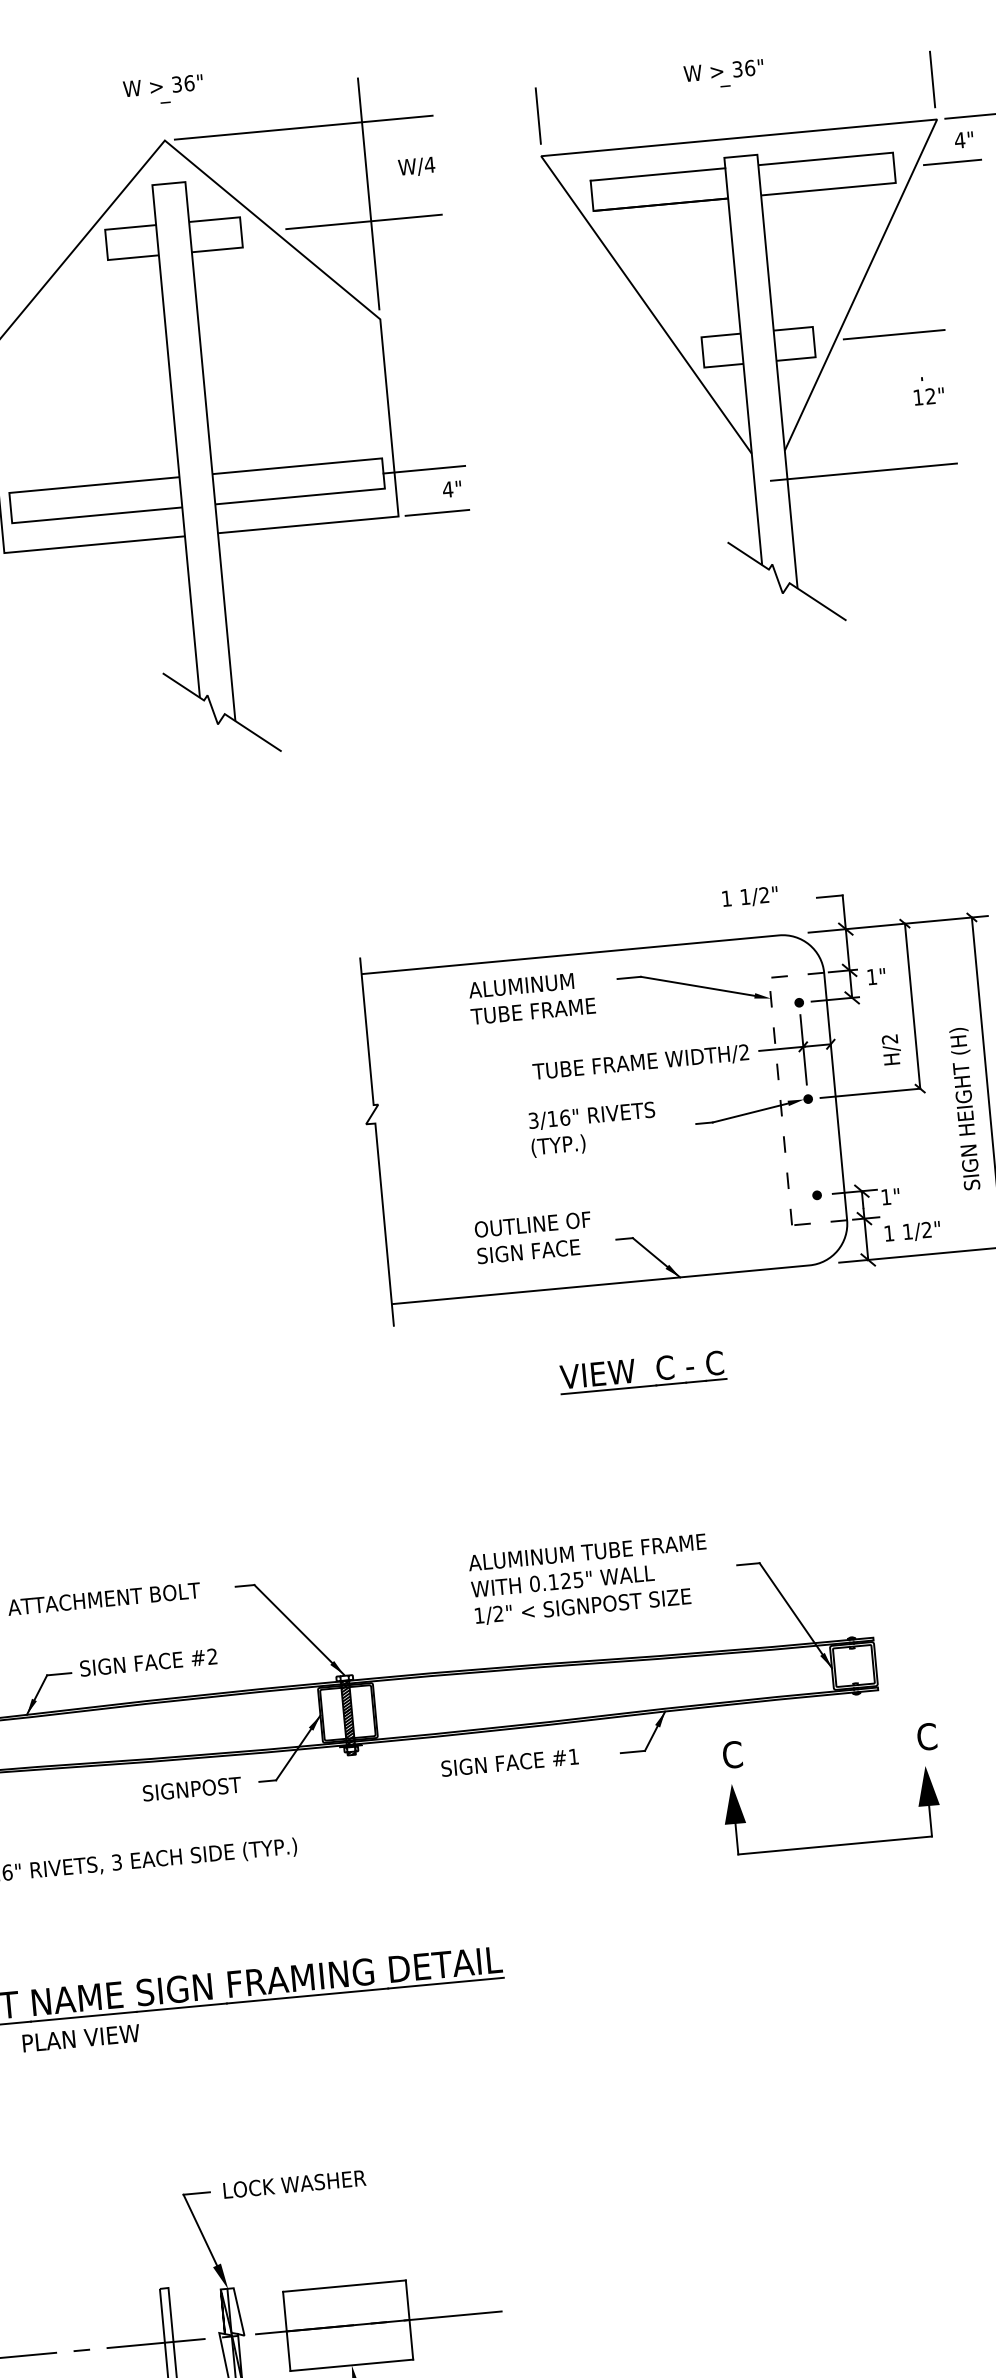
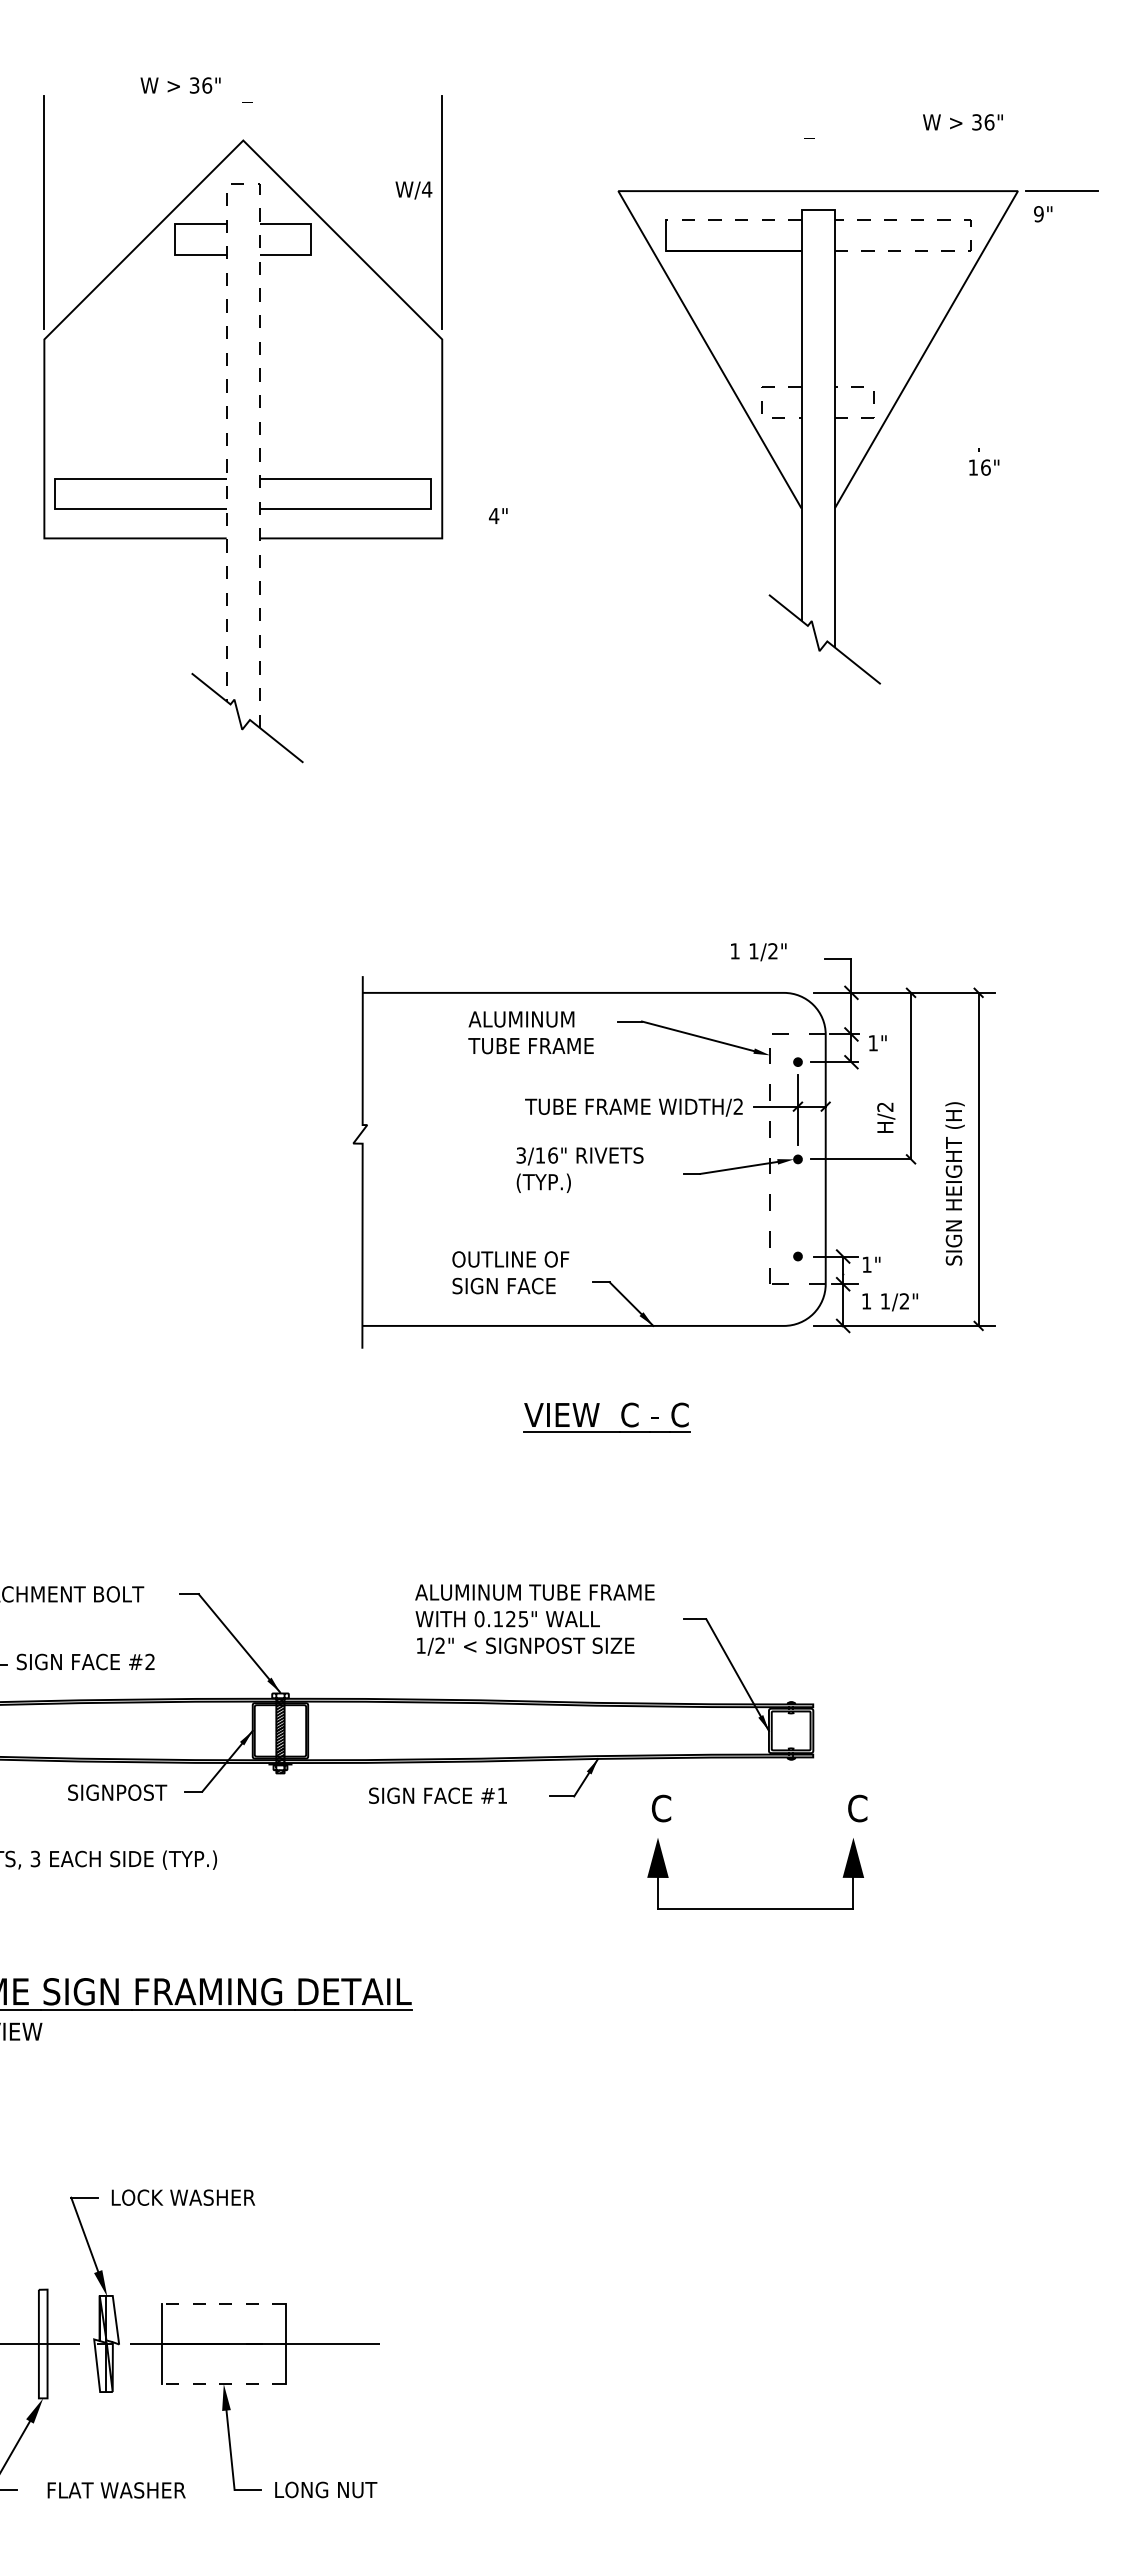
text: (723, 70) -> (962, 122), moved
line: (932, 79) -> (1017, 150), removed
text: (163, 85) -> (180, 85), moved
line: (538, 115) -> (619, 150), removed
line: (303, 127) -> (383, 140), removed
text: (959, 140) -> (1038, 214), 4" -> 9"
line: (952, 162) -> (1029, 235), removed
text: (416, 167) -> (413, 190), moved
line: (894, 167) -> (970, 235), solid -> dashed
line: (657, 174) -> (733, 220), solid -> dashed
line: (182, 182) -> (256, 184), solid -> dashed
line: (363, 222) -> (434, 240), removed
line: (893, 334) -> (954, 402), removed
line: (814, 342) -> (874, 402), solid -> dashed
line: (702, 352) -> (761, 402), solid -> dashed
text: (930, 396) -> (985, 467), 12" -> 16"
line: (424, 470) -> (472, 494), removed
line: (863, 472) -> (911, 537), removed
line: (437, 512) -> (481, 538), removed
line: (344, 2286) -> (223, 2304), solid -> dashed
line: (351, 2365) -> (223, 2384), solid -> dashed

